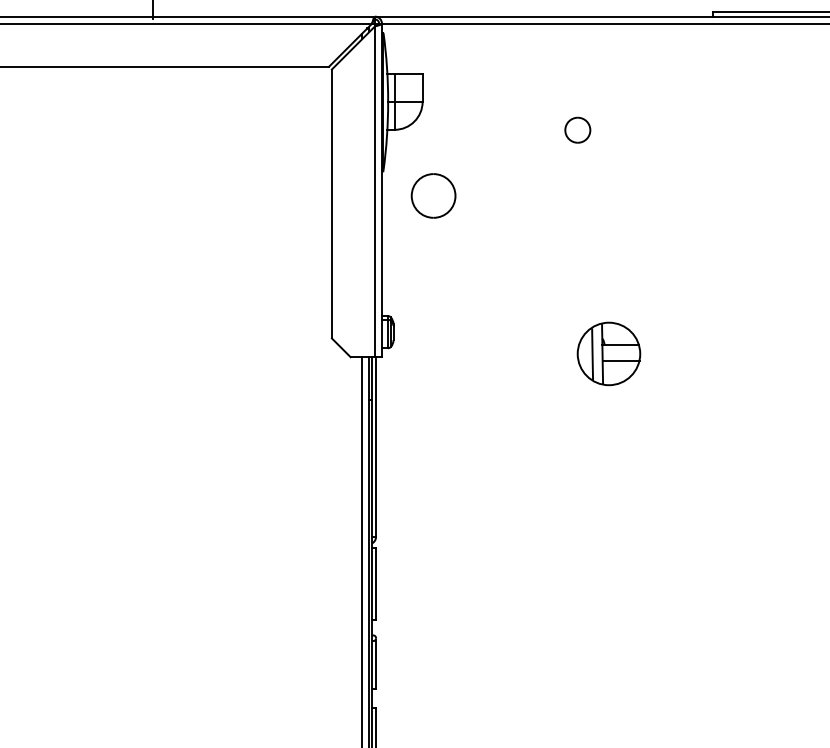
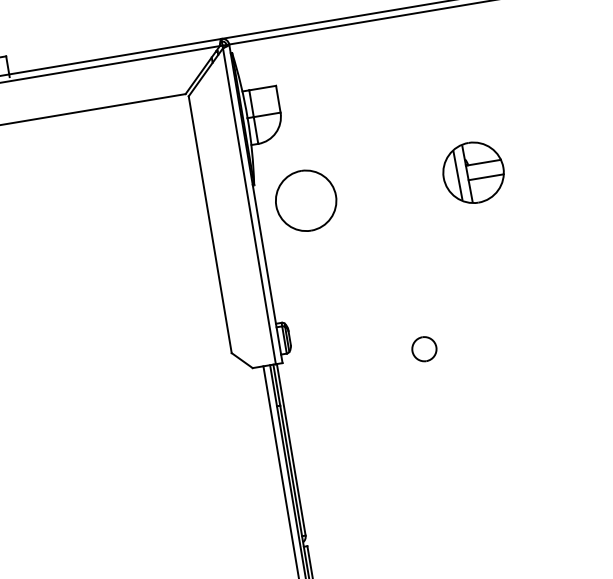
part: (577, 129) -> (423, 348), moved
part: (433, 195) -> (305, 200), size x1.43
part: (608, 353) -> (473, 172), moved

